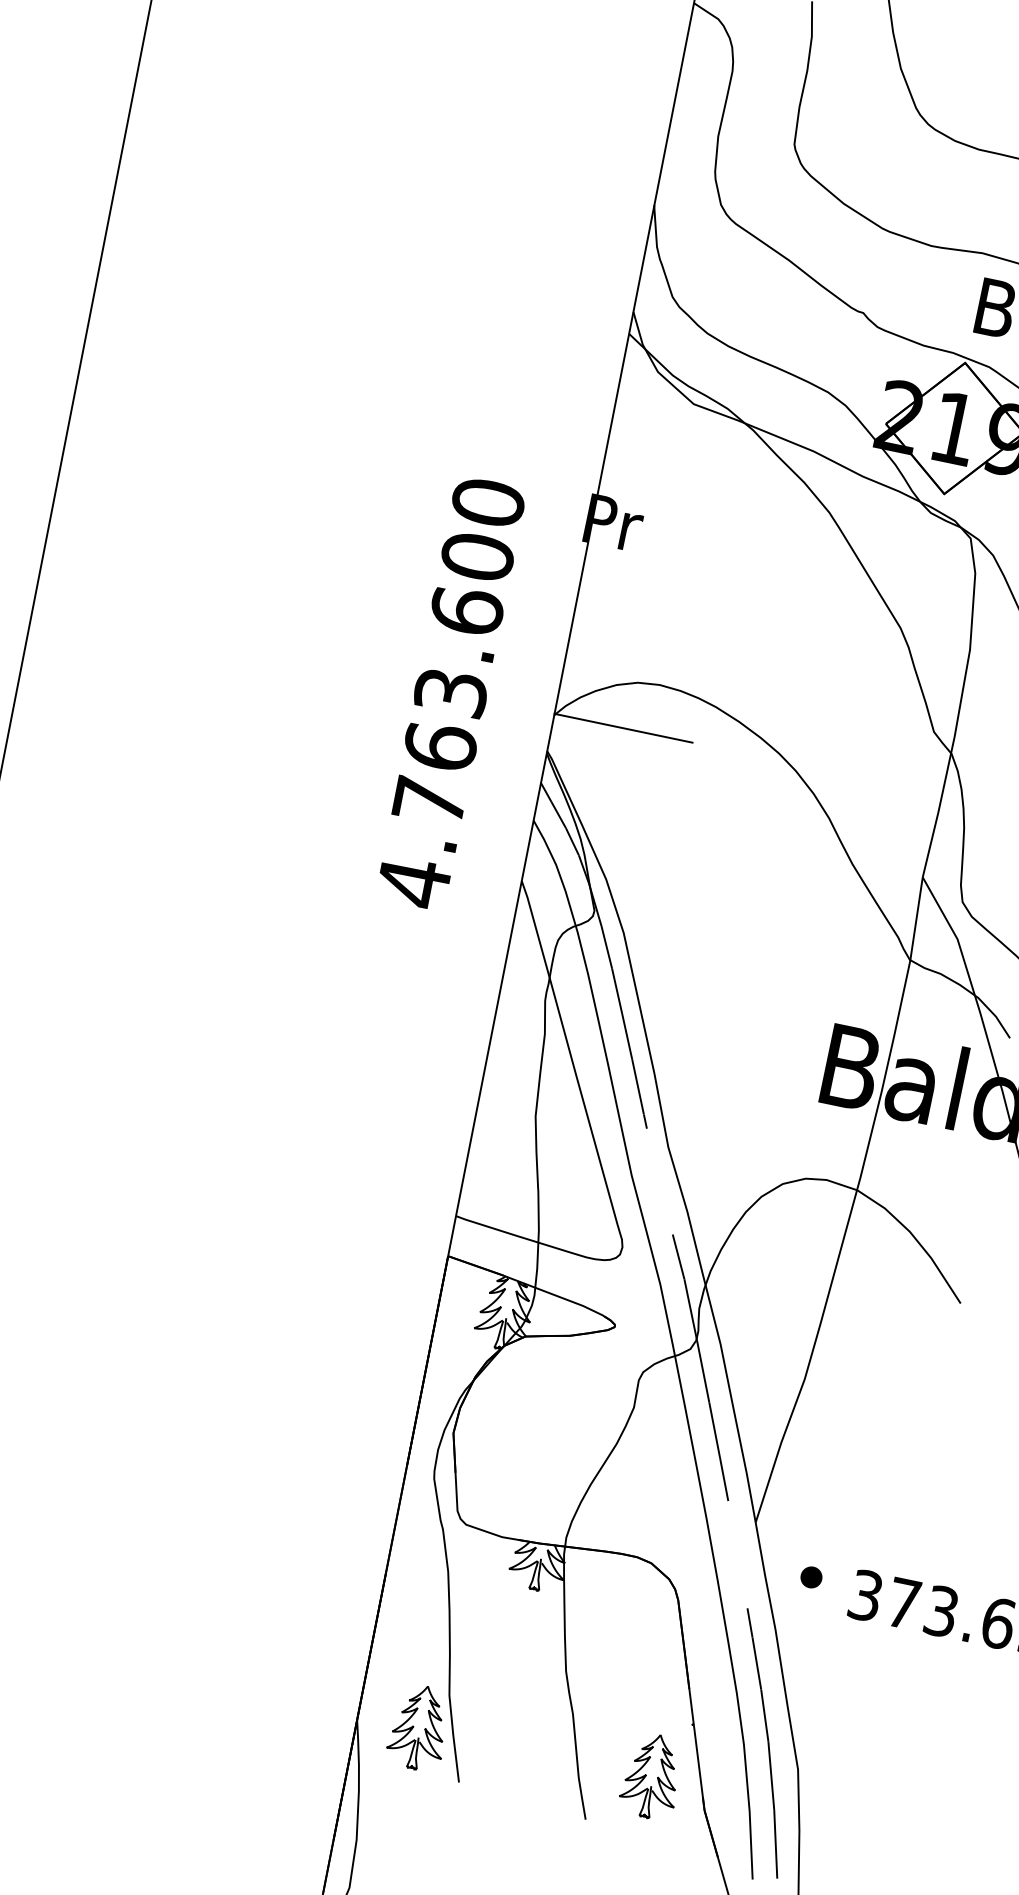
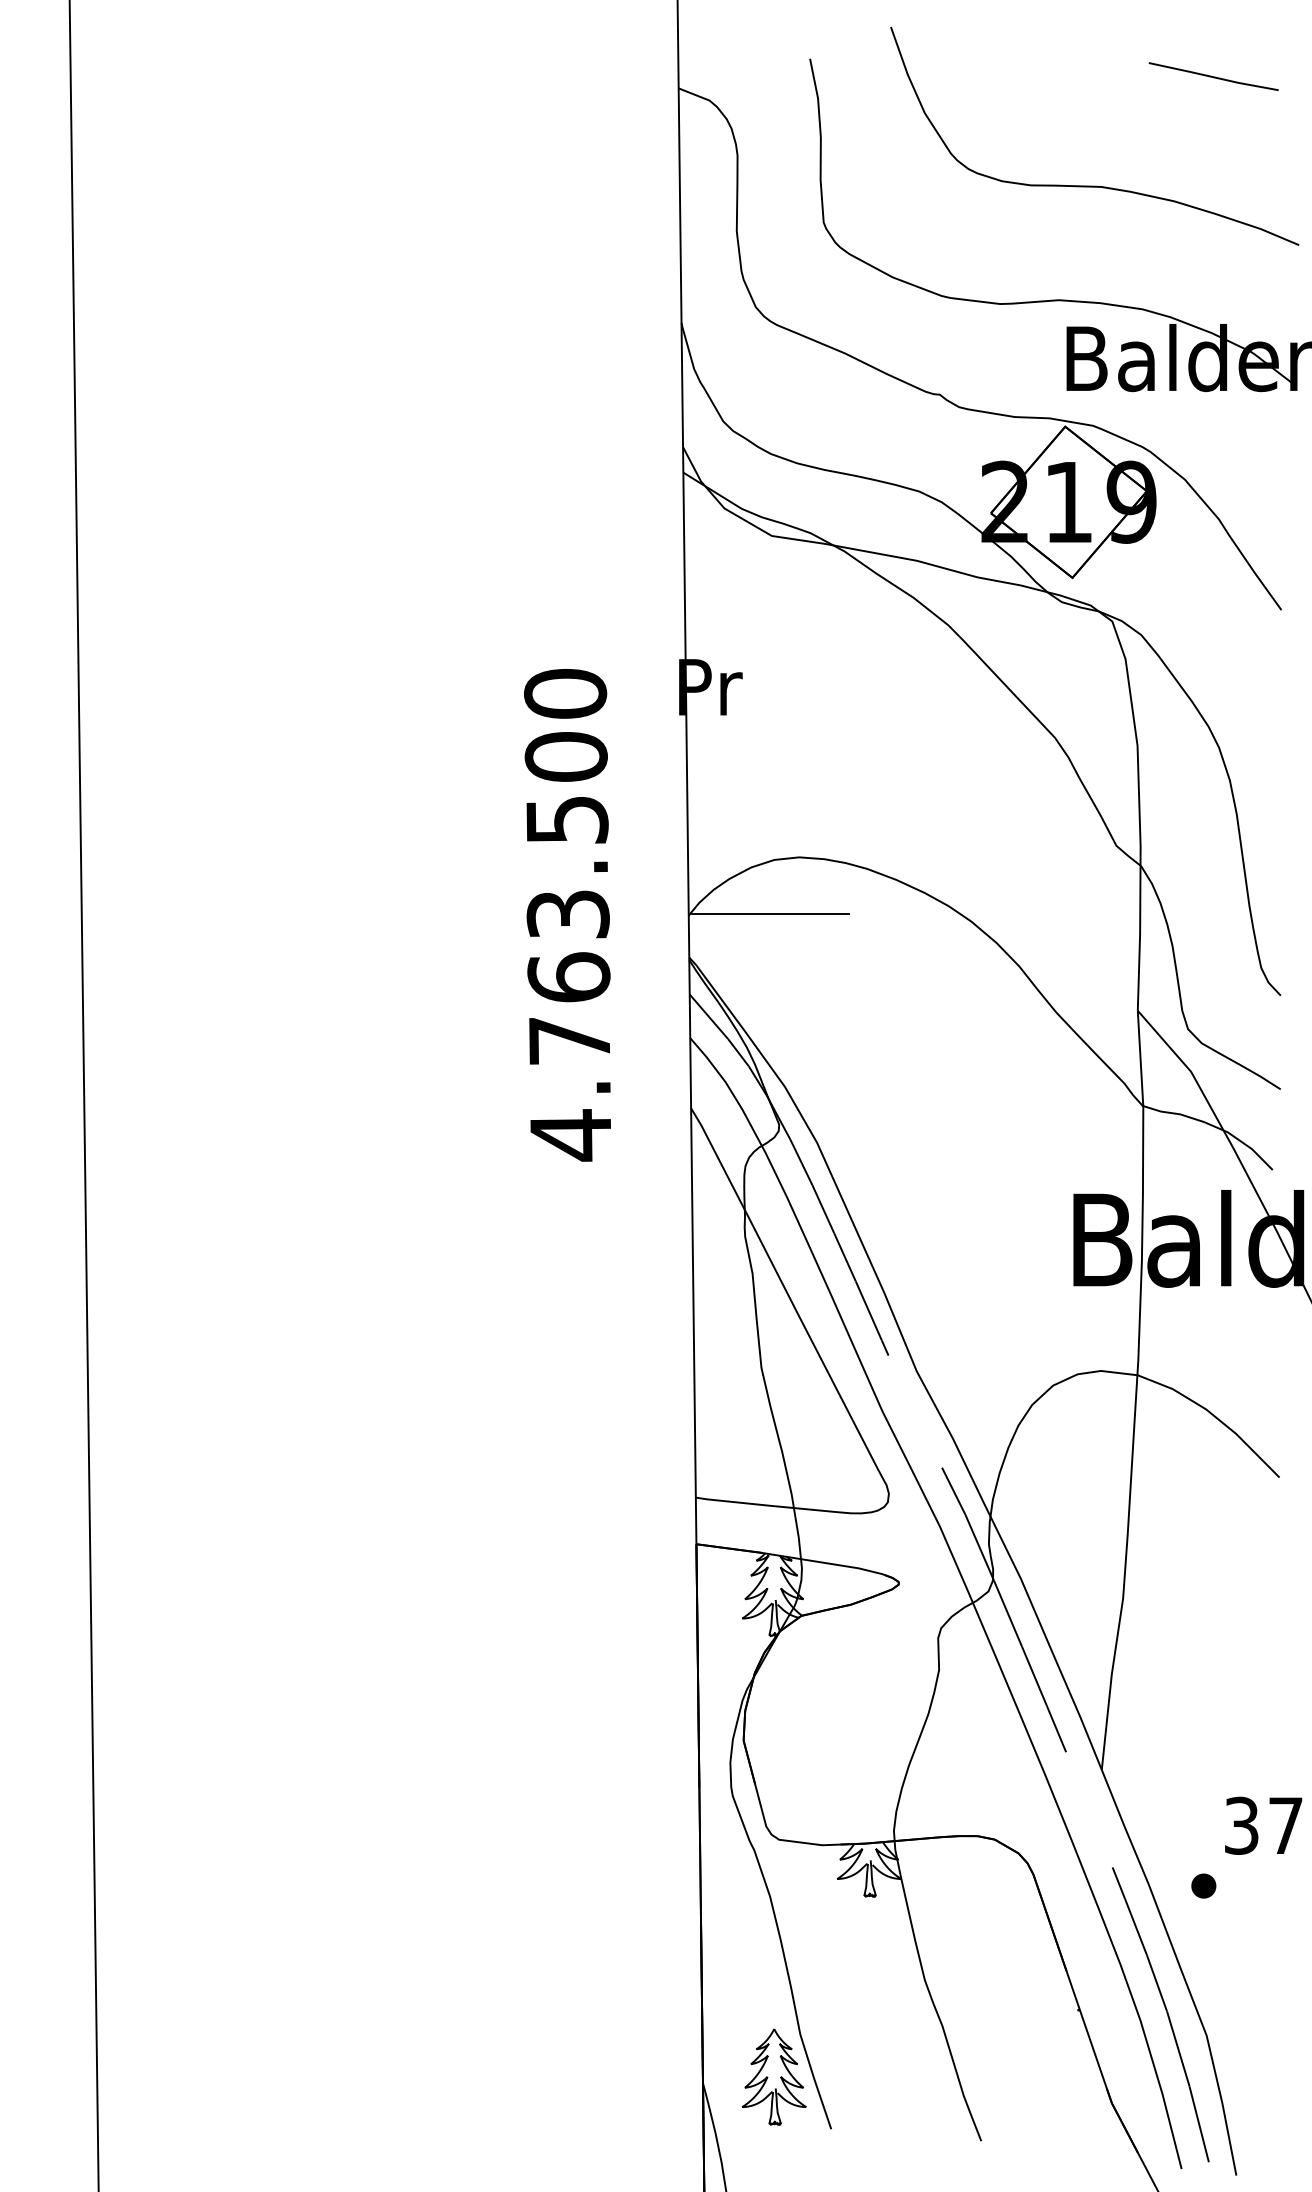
text: (466, 610) -> (566, 819), 4.763.600 -> 4.763.500
part: (811, 1576) -> (1203, 1885), moved
part: (652, 1775) -> (1045, 2076), removed

